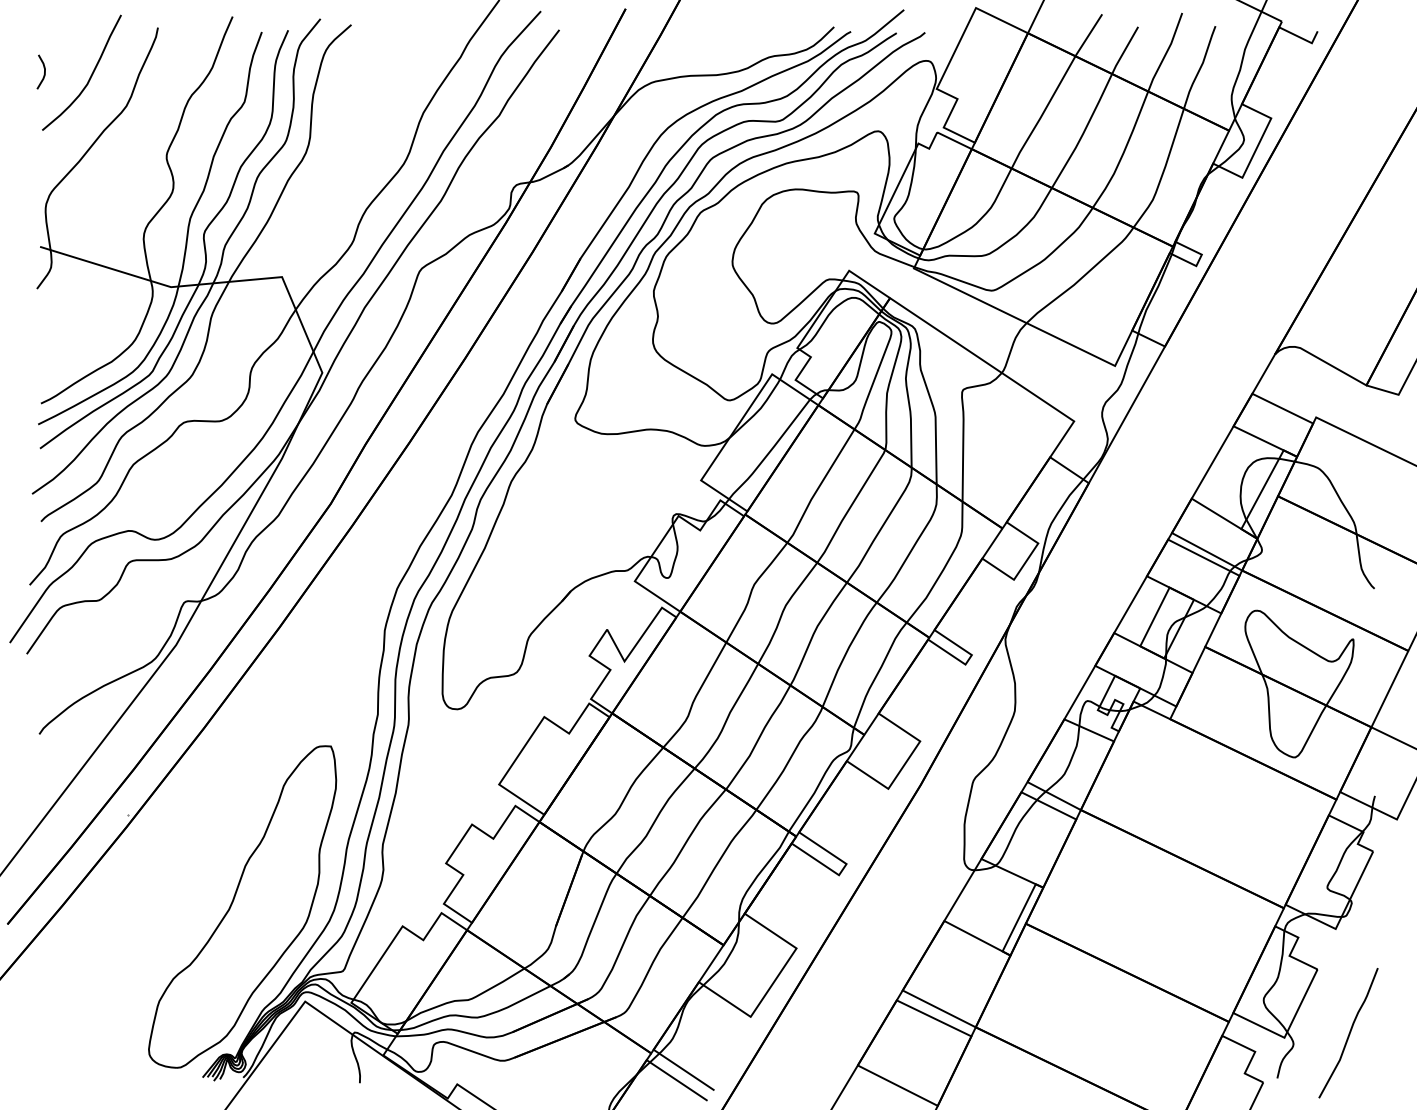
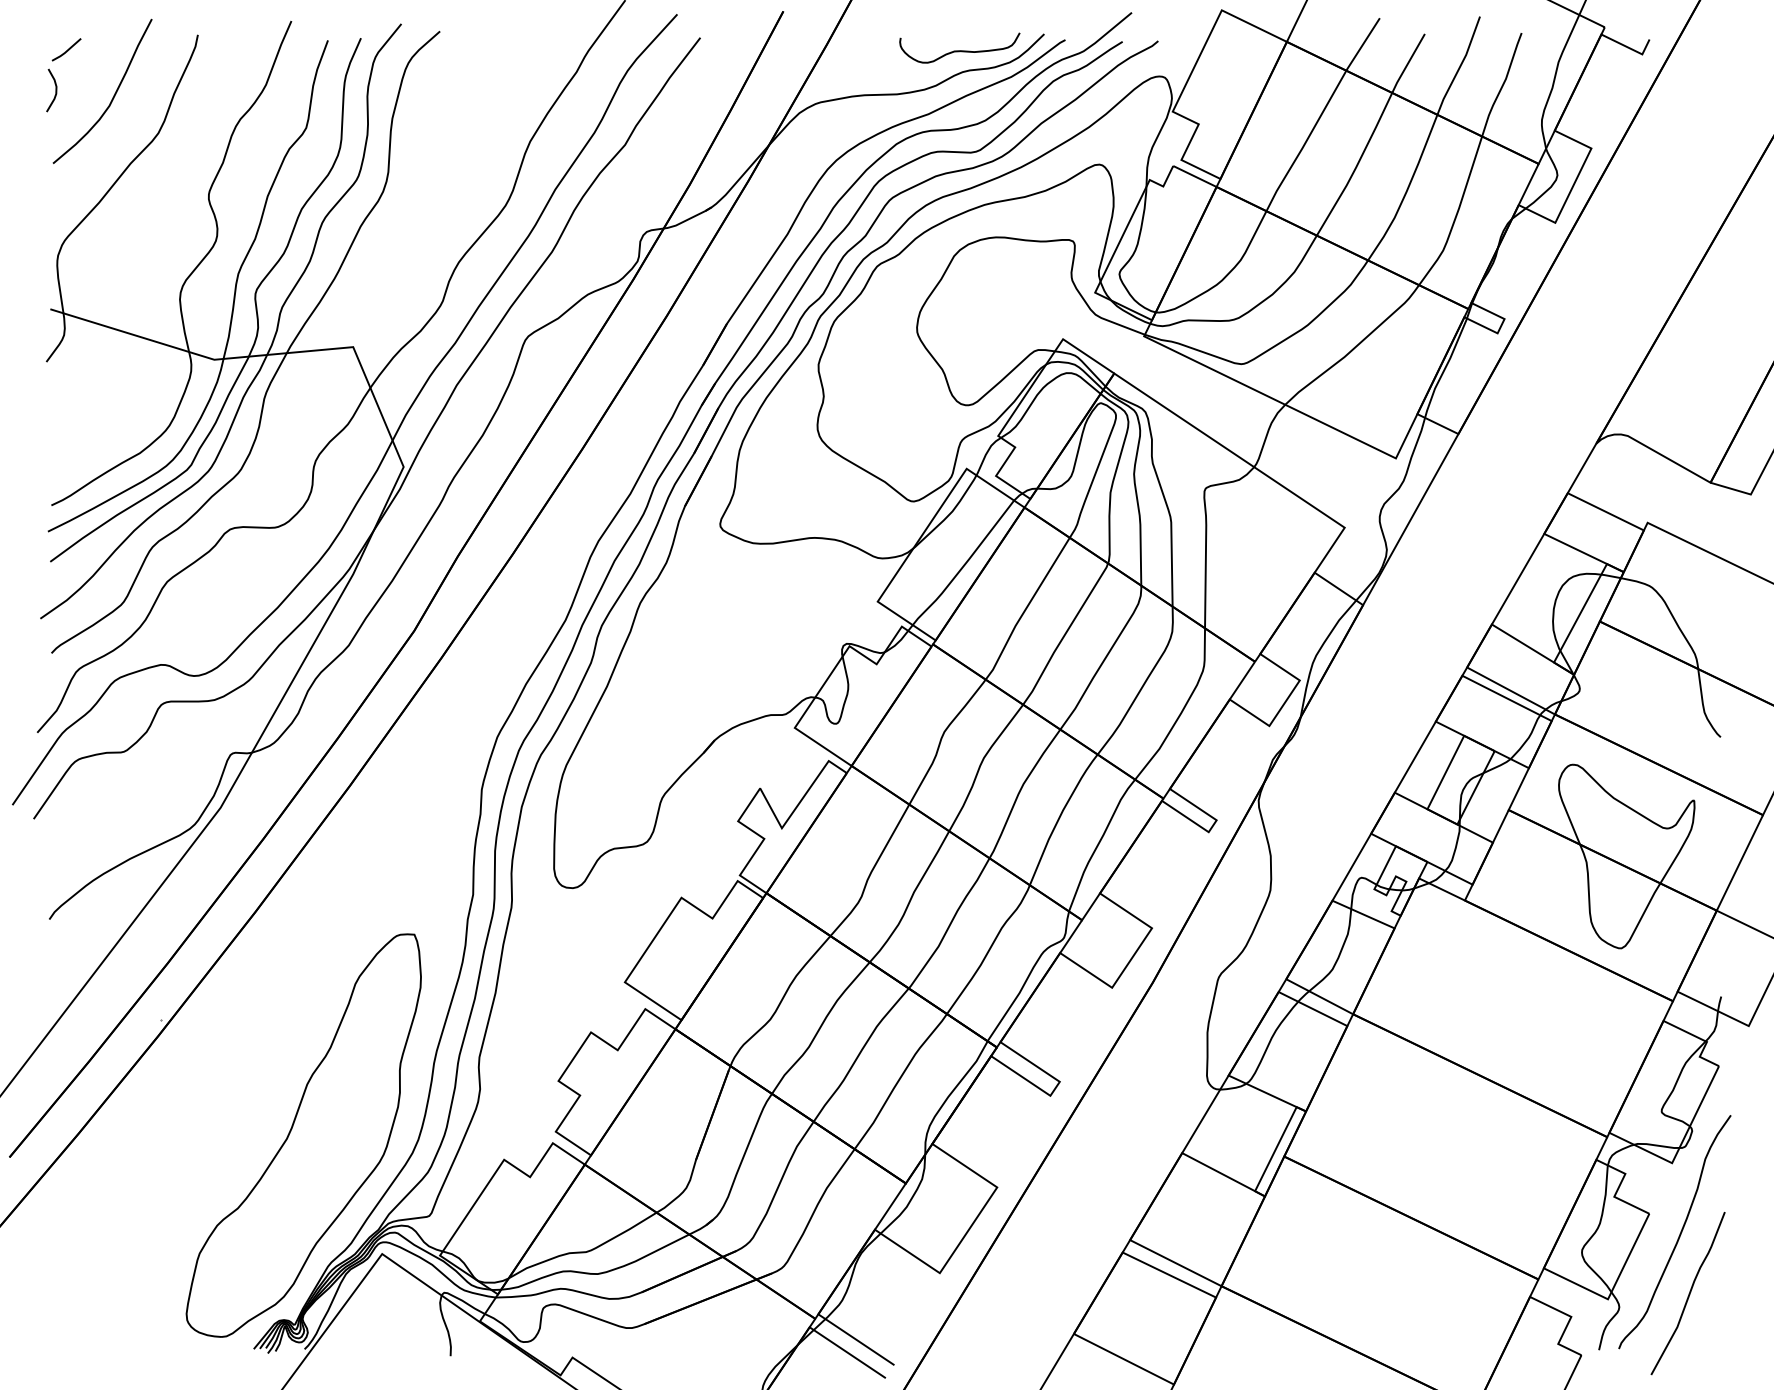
line: (53, 39) -> (67, 49), added
curve: (766, 40) -> (959, 50), added
curve: (1341, 985) -> (1679, 1233), added

